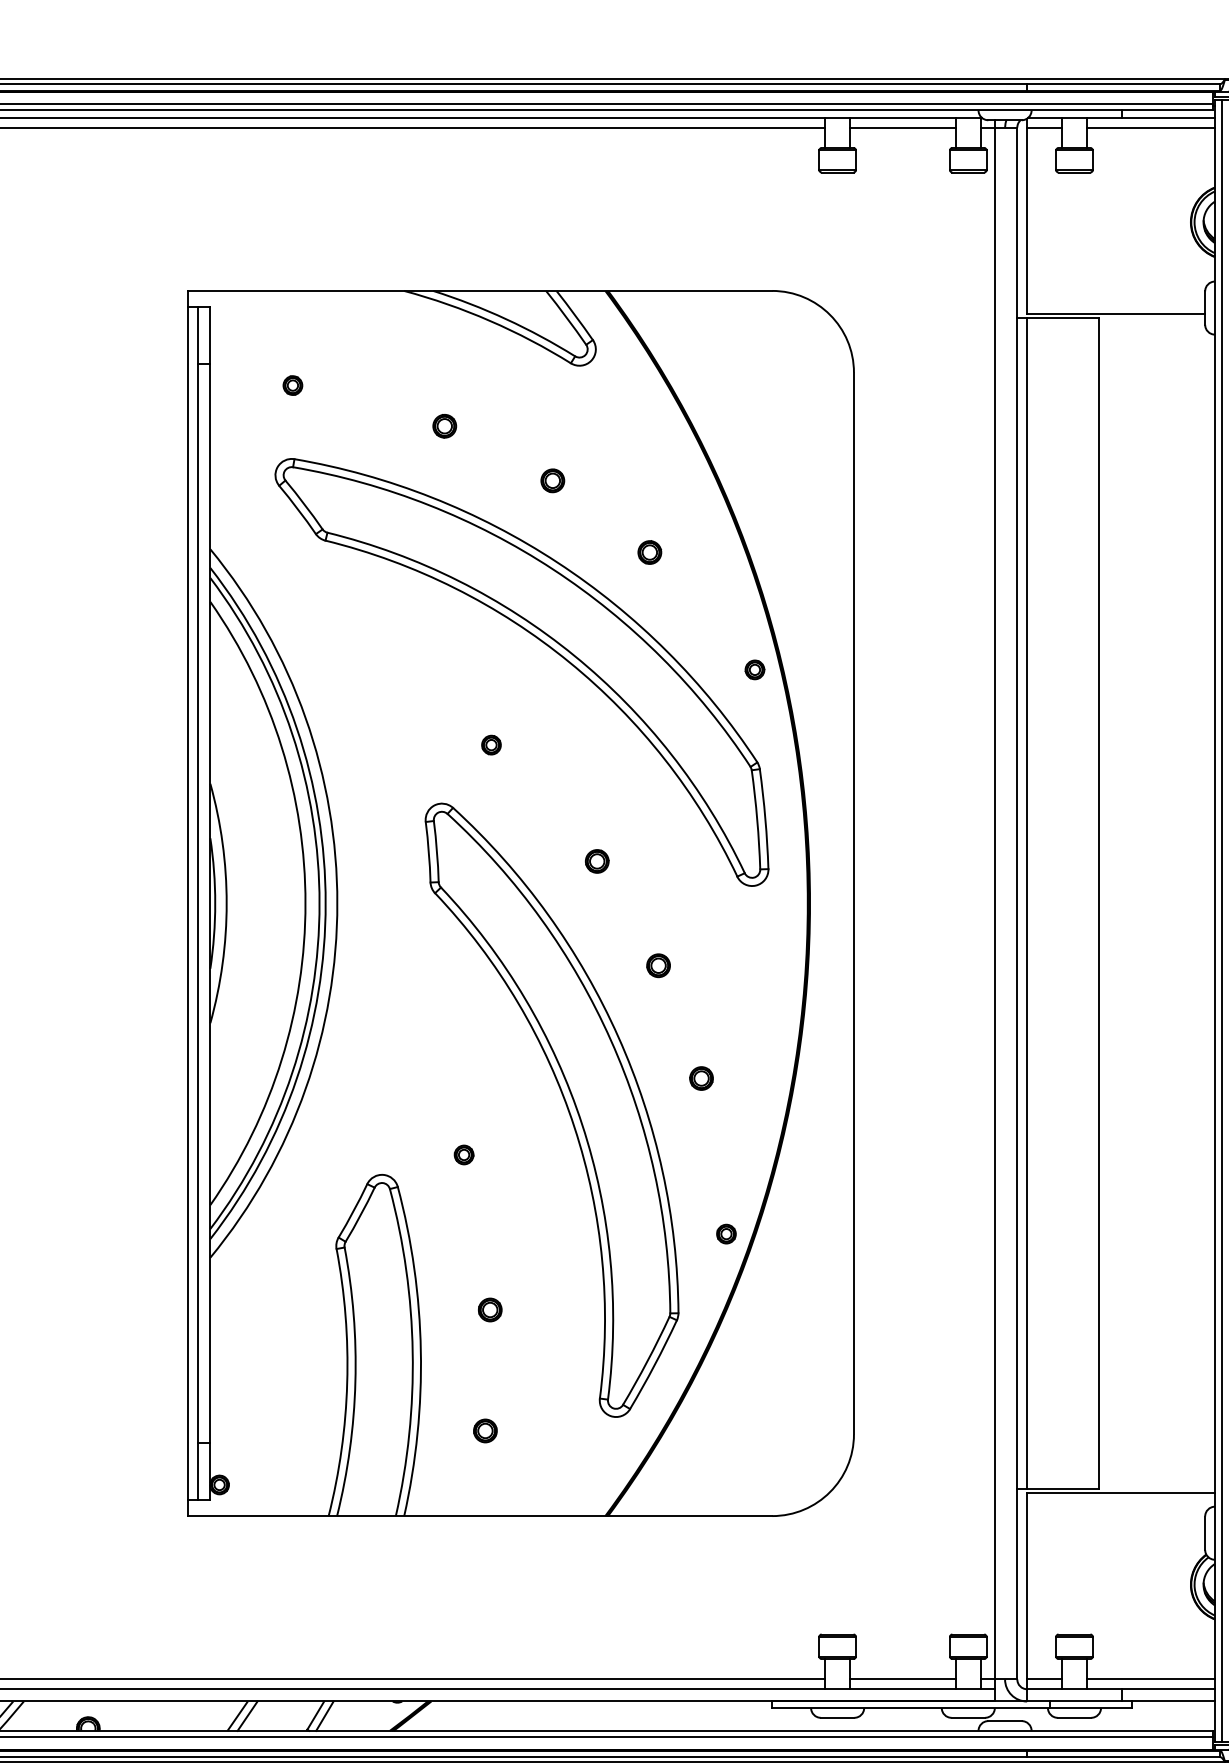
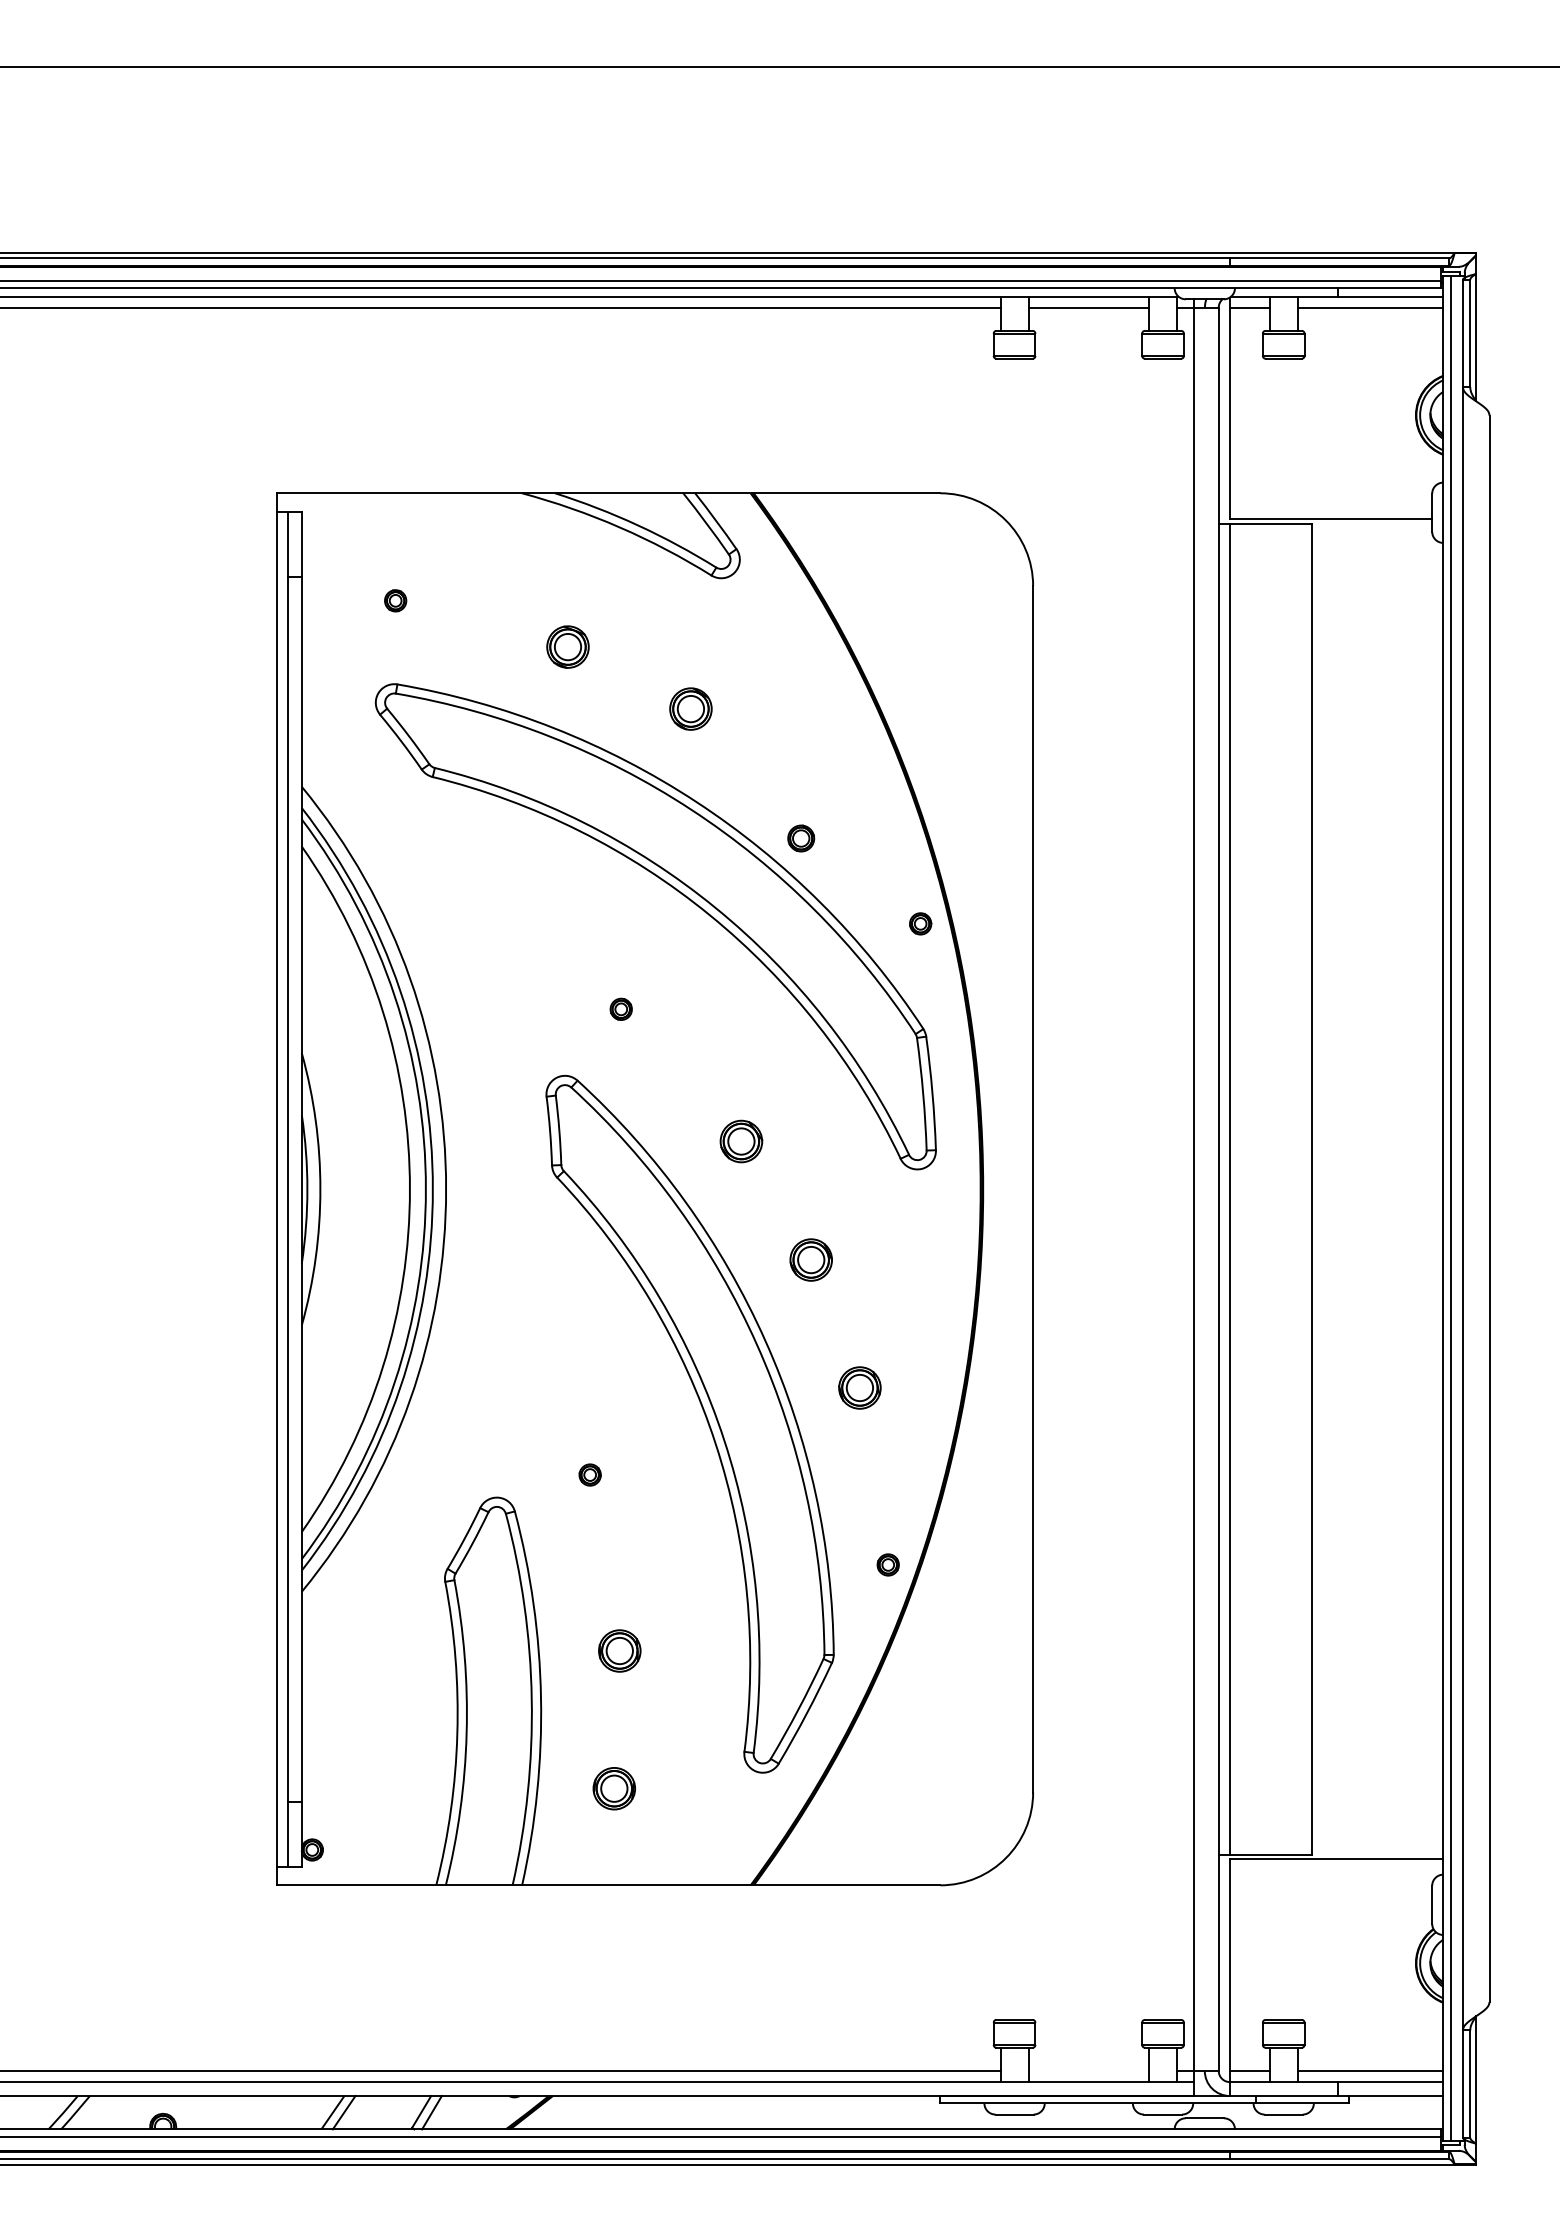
part: (445, 425) -> (568, 646), size x1.6
part: (552, 480) -> (690, 708), size x1.6
part: (650, 552) -> (801, 838), moved
part: (597, 861) -> (741, 1141), size x1.6
part: (658, 965) -> (810, 1259), size x1.6
part: (701, 1078) -> (859, 1388), size x1.6
part: (489, 1310) -> (619, 1651), size x1.6
part: (485, 1430) -> (614, 1788), size x1.6
line: (902, 1679) -> (1088, 2070), removed

